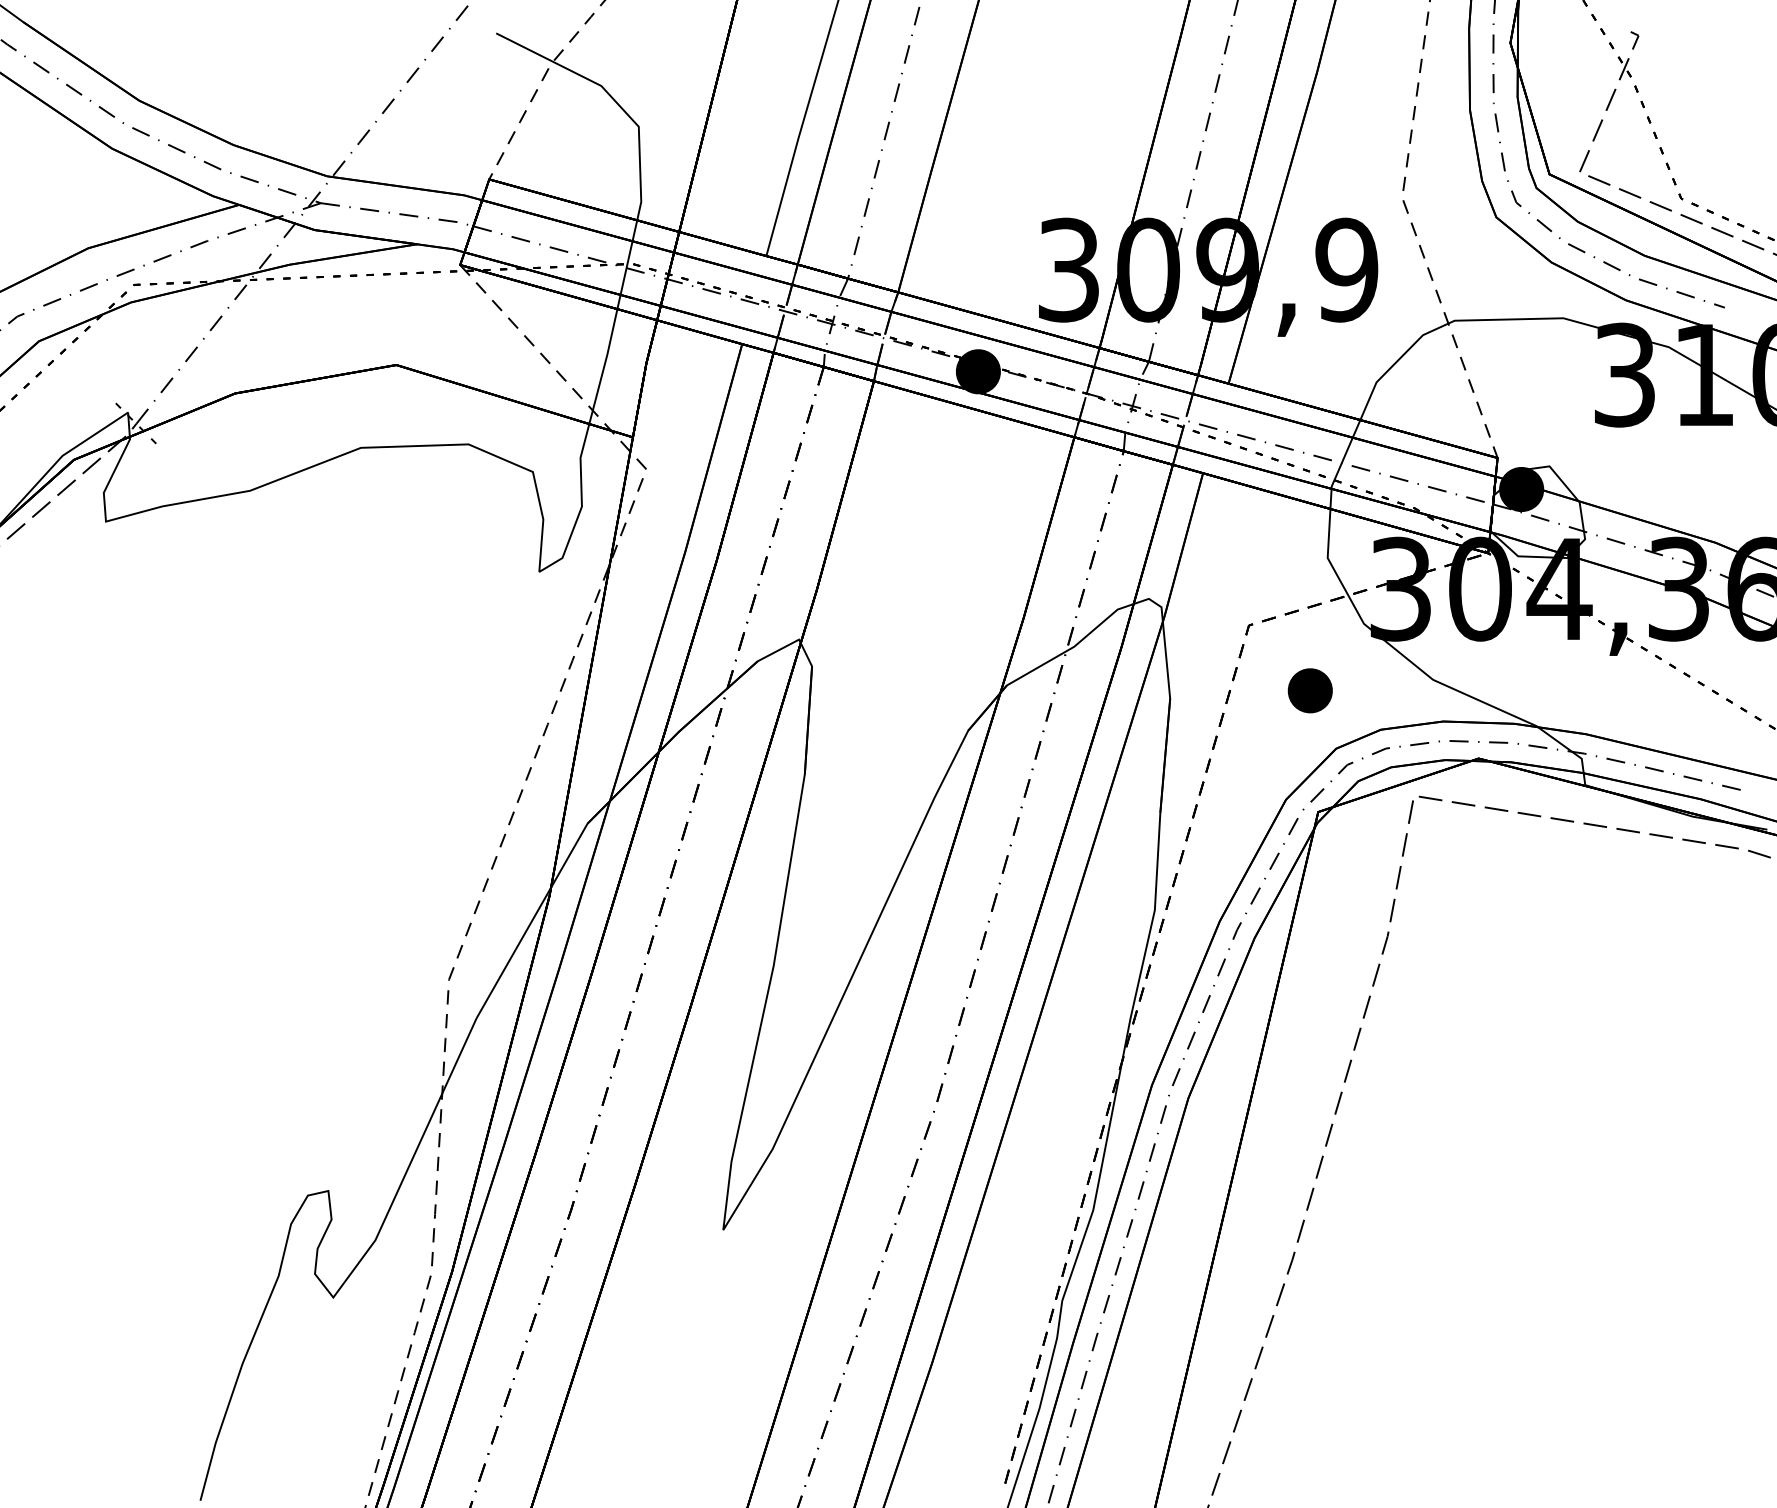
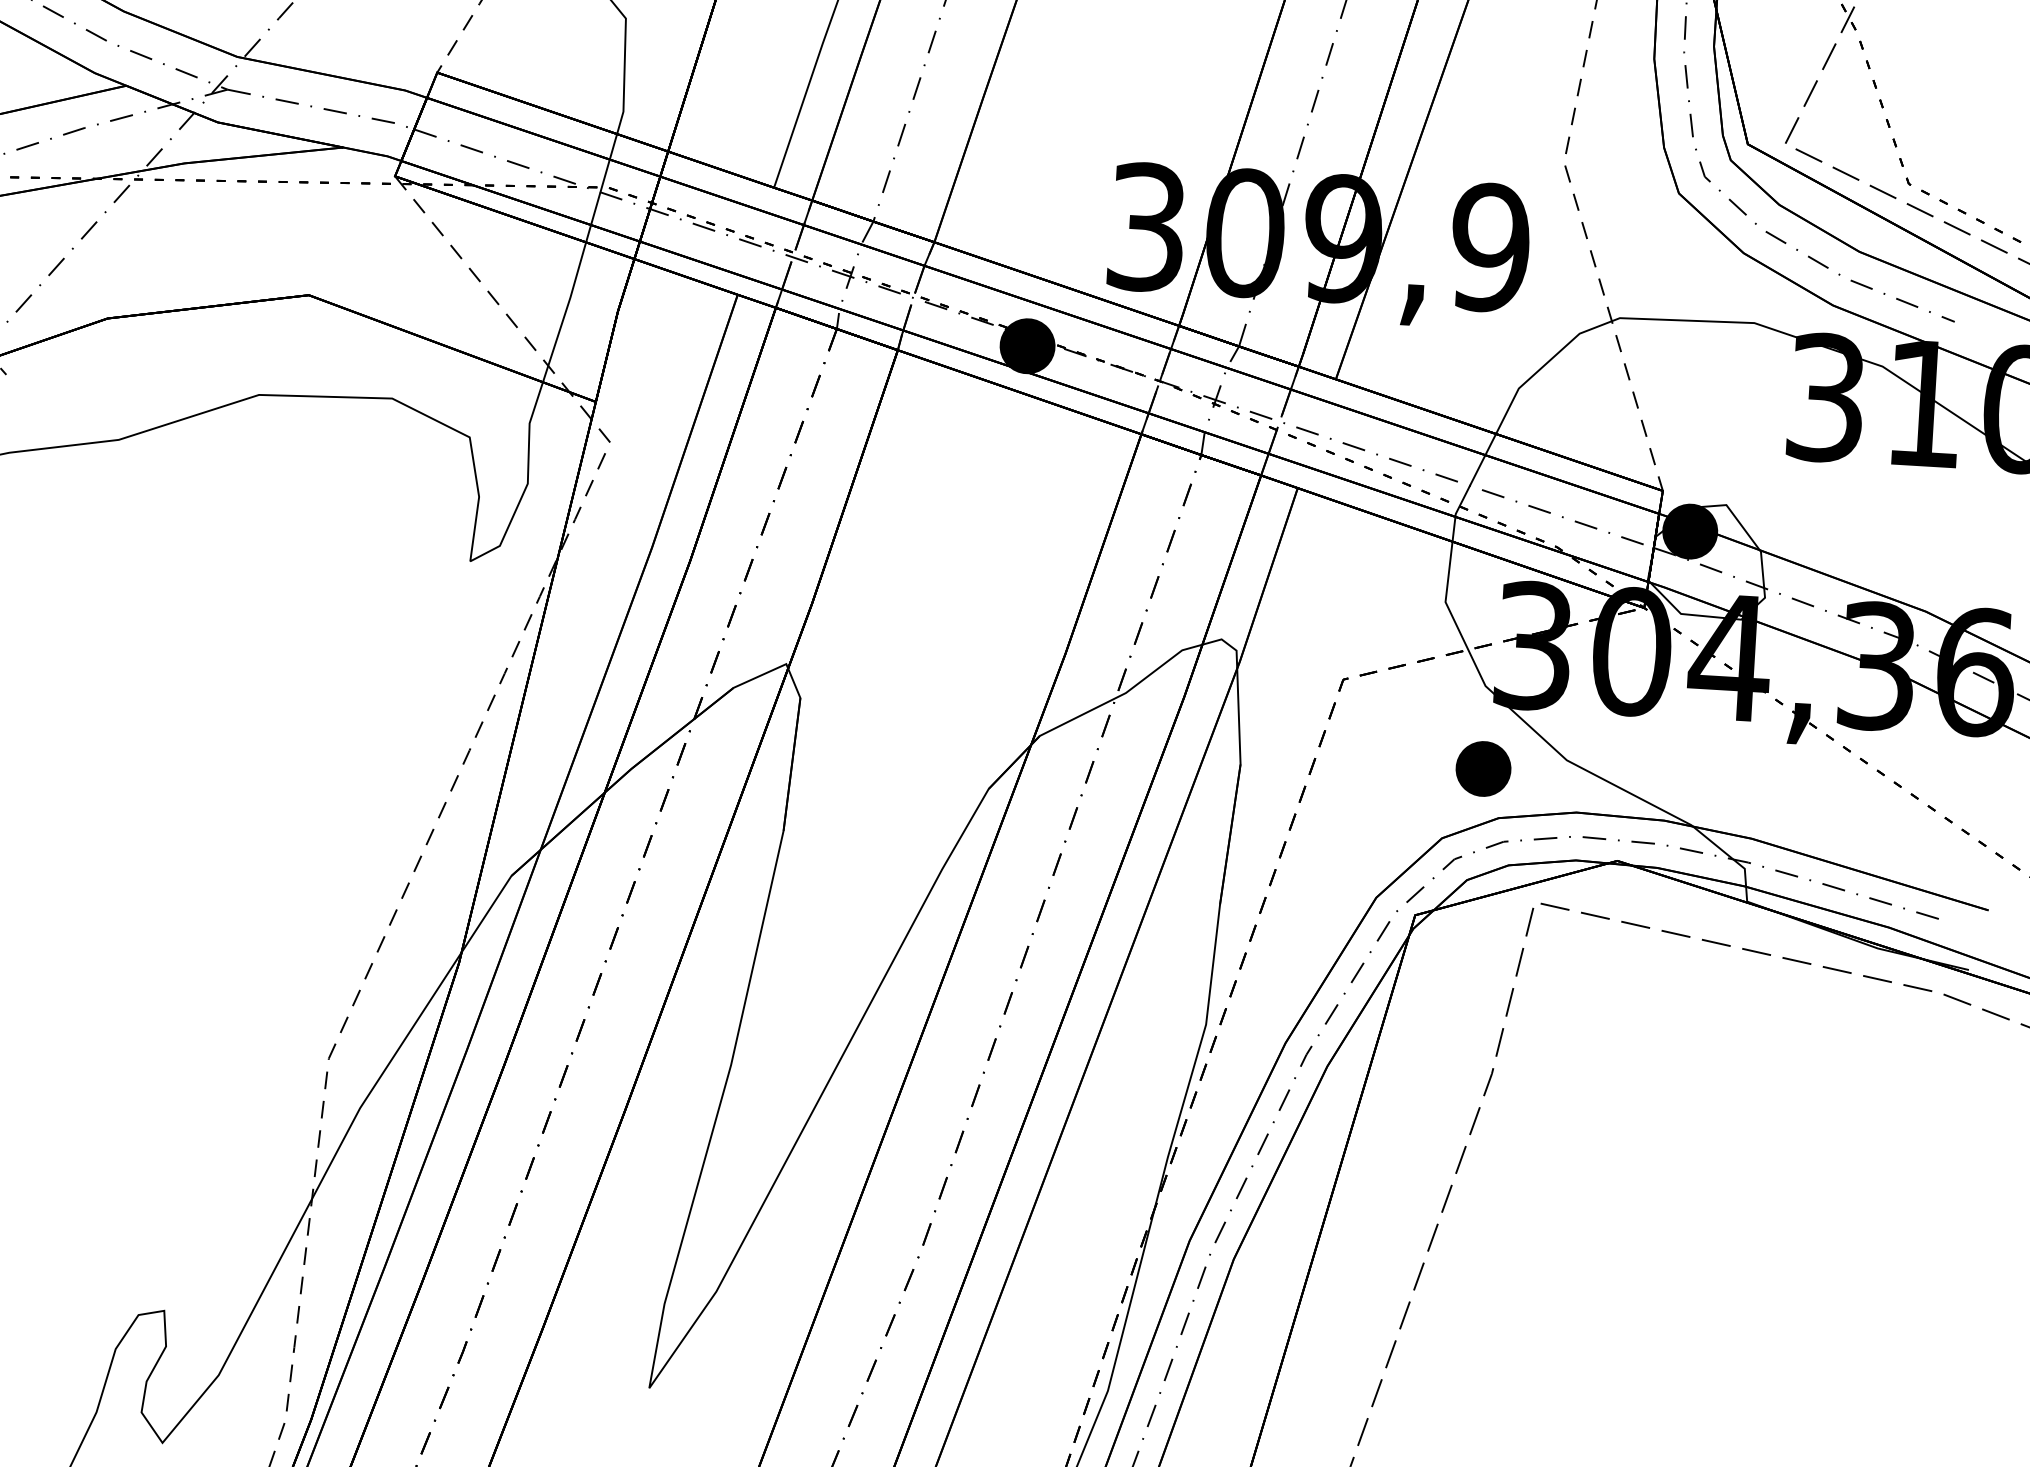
part: (1309, 690) -> (1482, 768), moved

